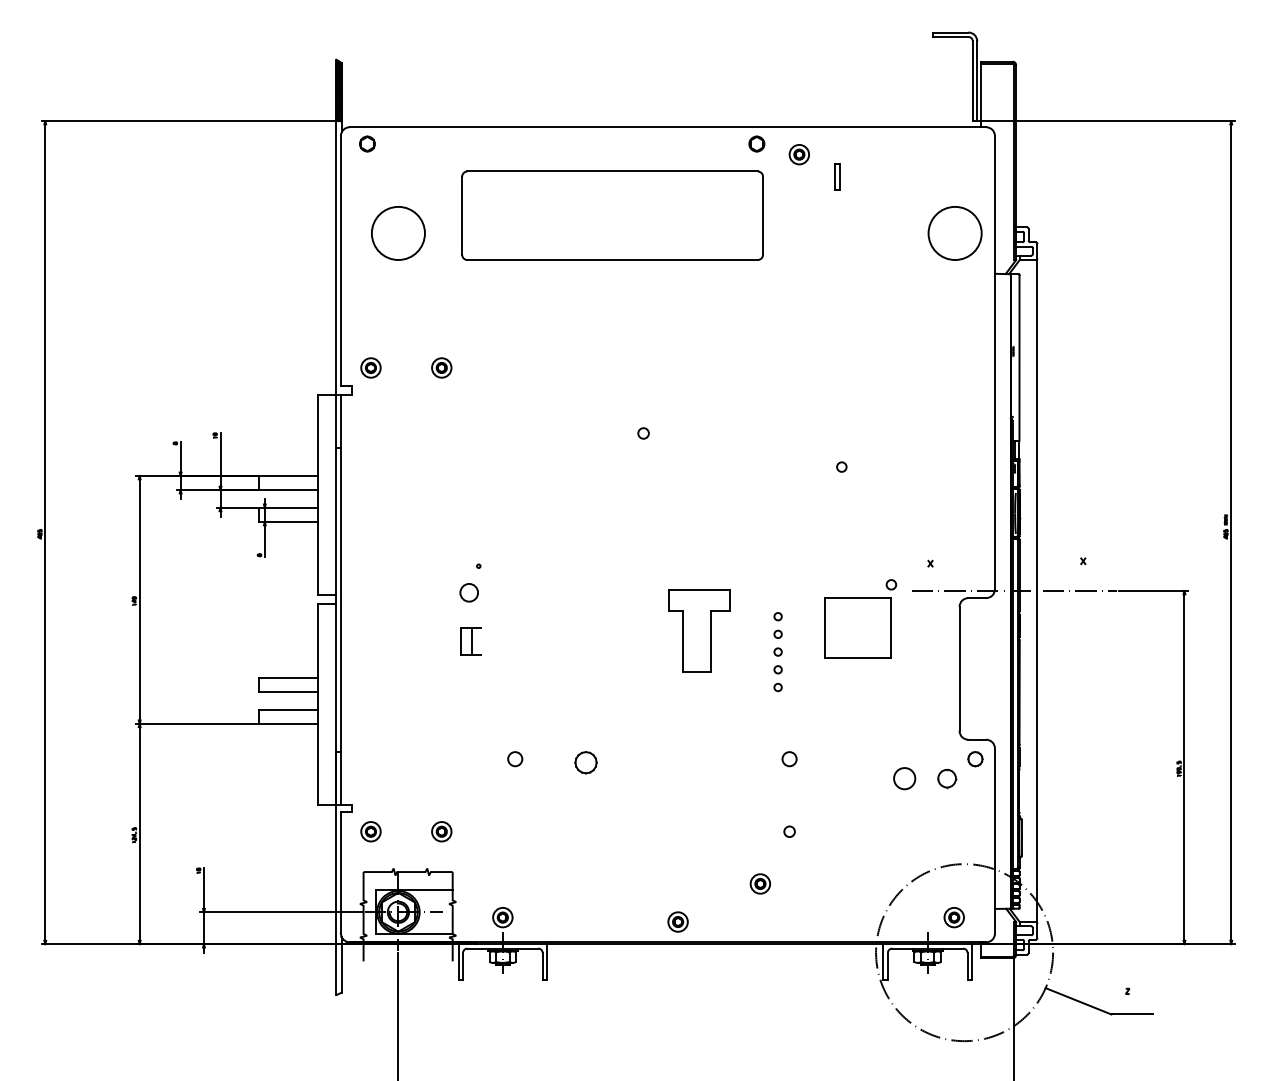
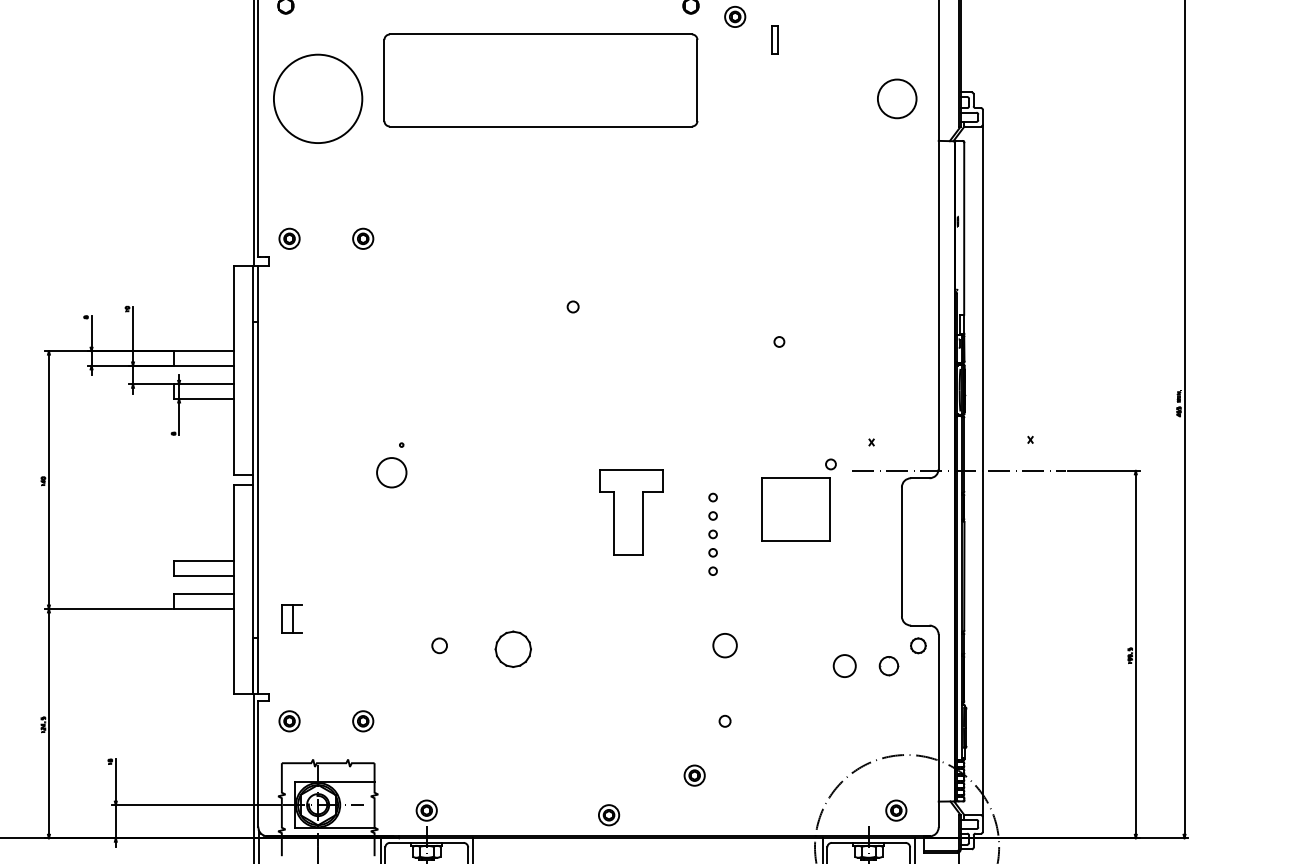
circle: (397, 233) -> (317, 98), size x1.6
circle: (954, 233) -> (896, 98), size x0.7
circle: (469, 592) -> (392, 472), size x1.6
part: (470, 641) -> (291, 619), moved
circle: (789, 759) -> (724, 646), size x1.6
part: (585, 762) -> (512, 649), size x1.6

